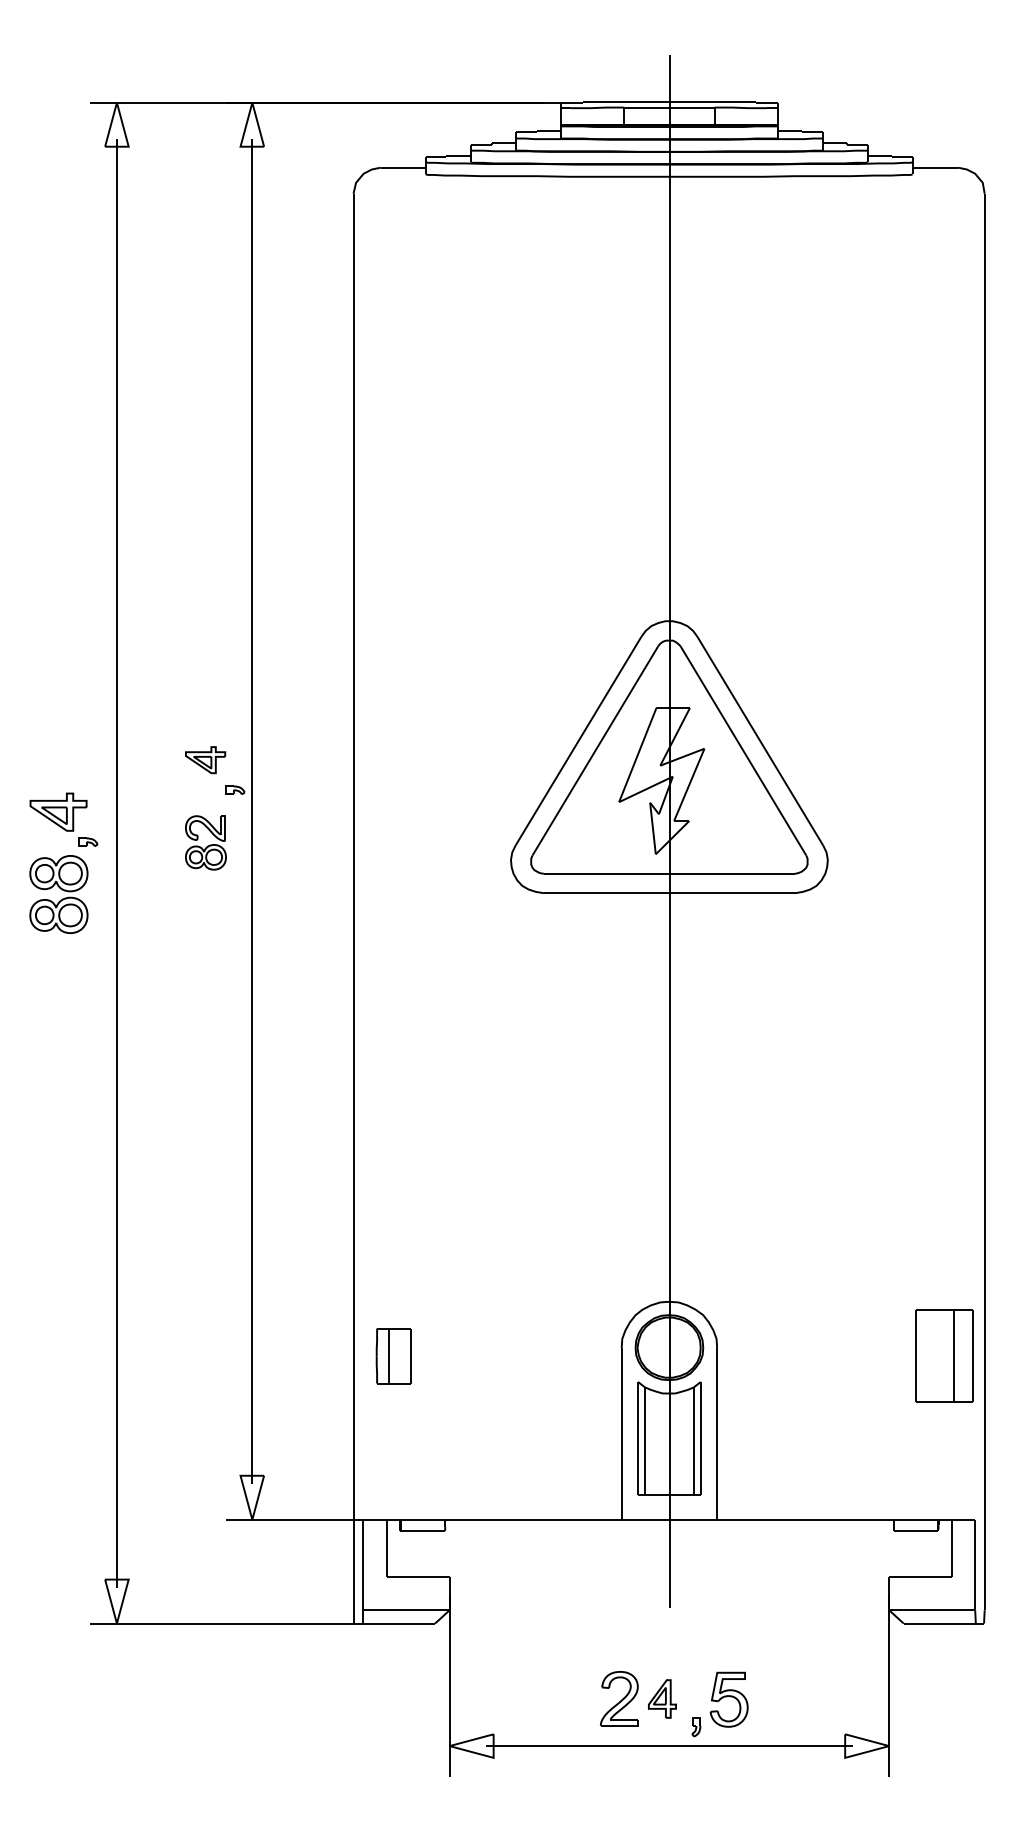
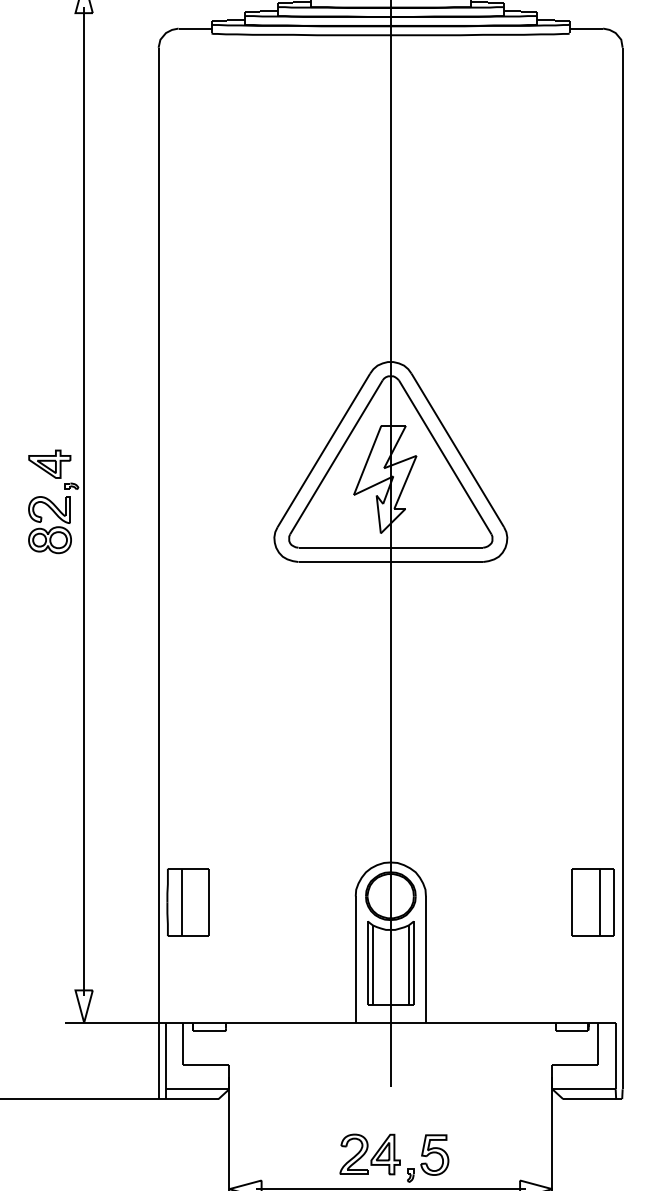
part: (205, 759) -> (49, 463), size x1.43
part: (205, 842) -> (49, 524), size x1.43
part: (393, 1355) -> (187, 901), size x1.67
part: (662, 1698) -> (385, 1154), size x1.43

